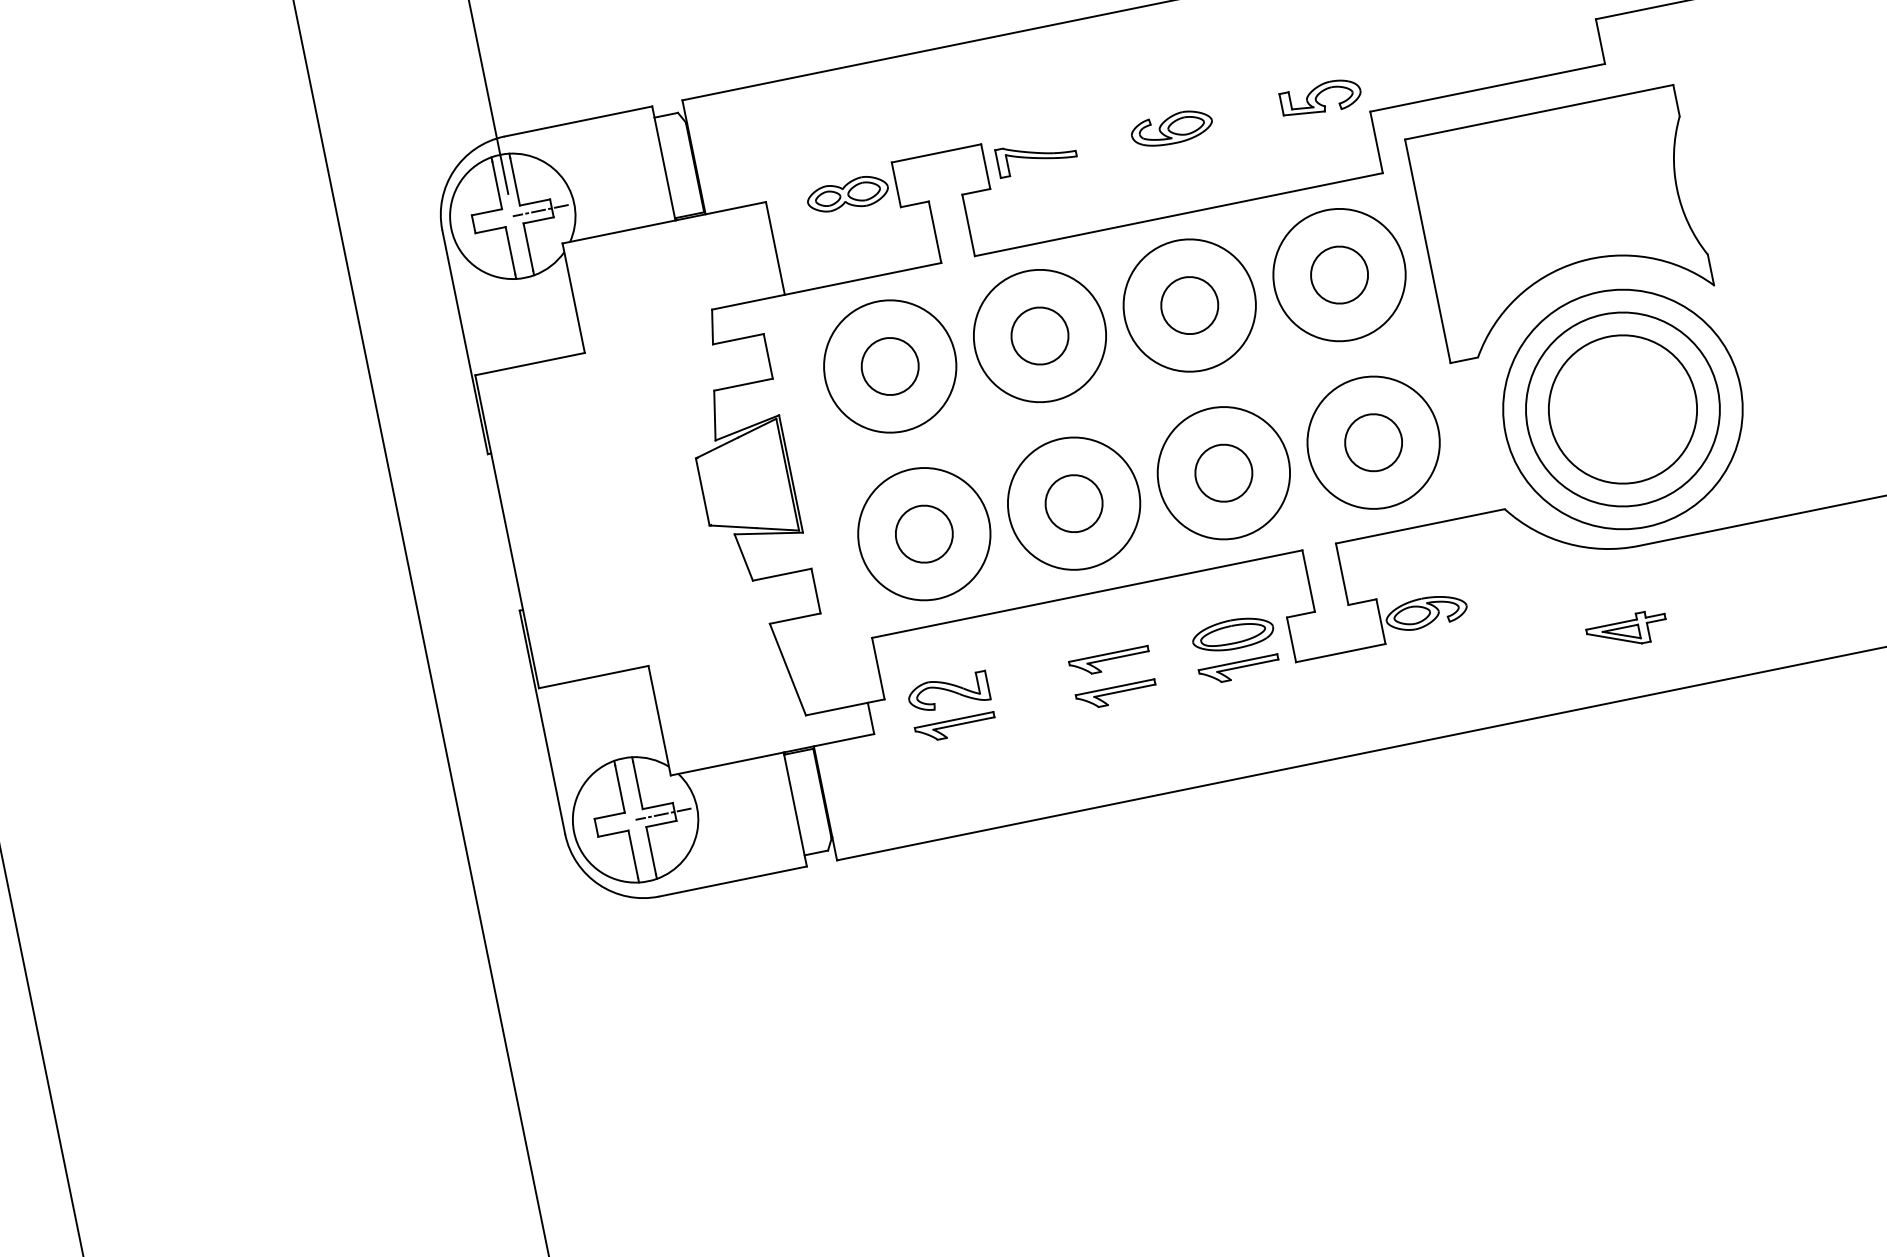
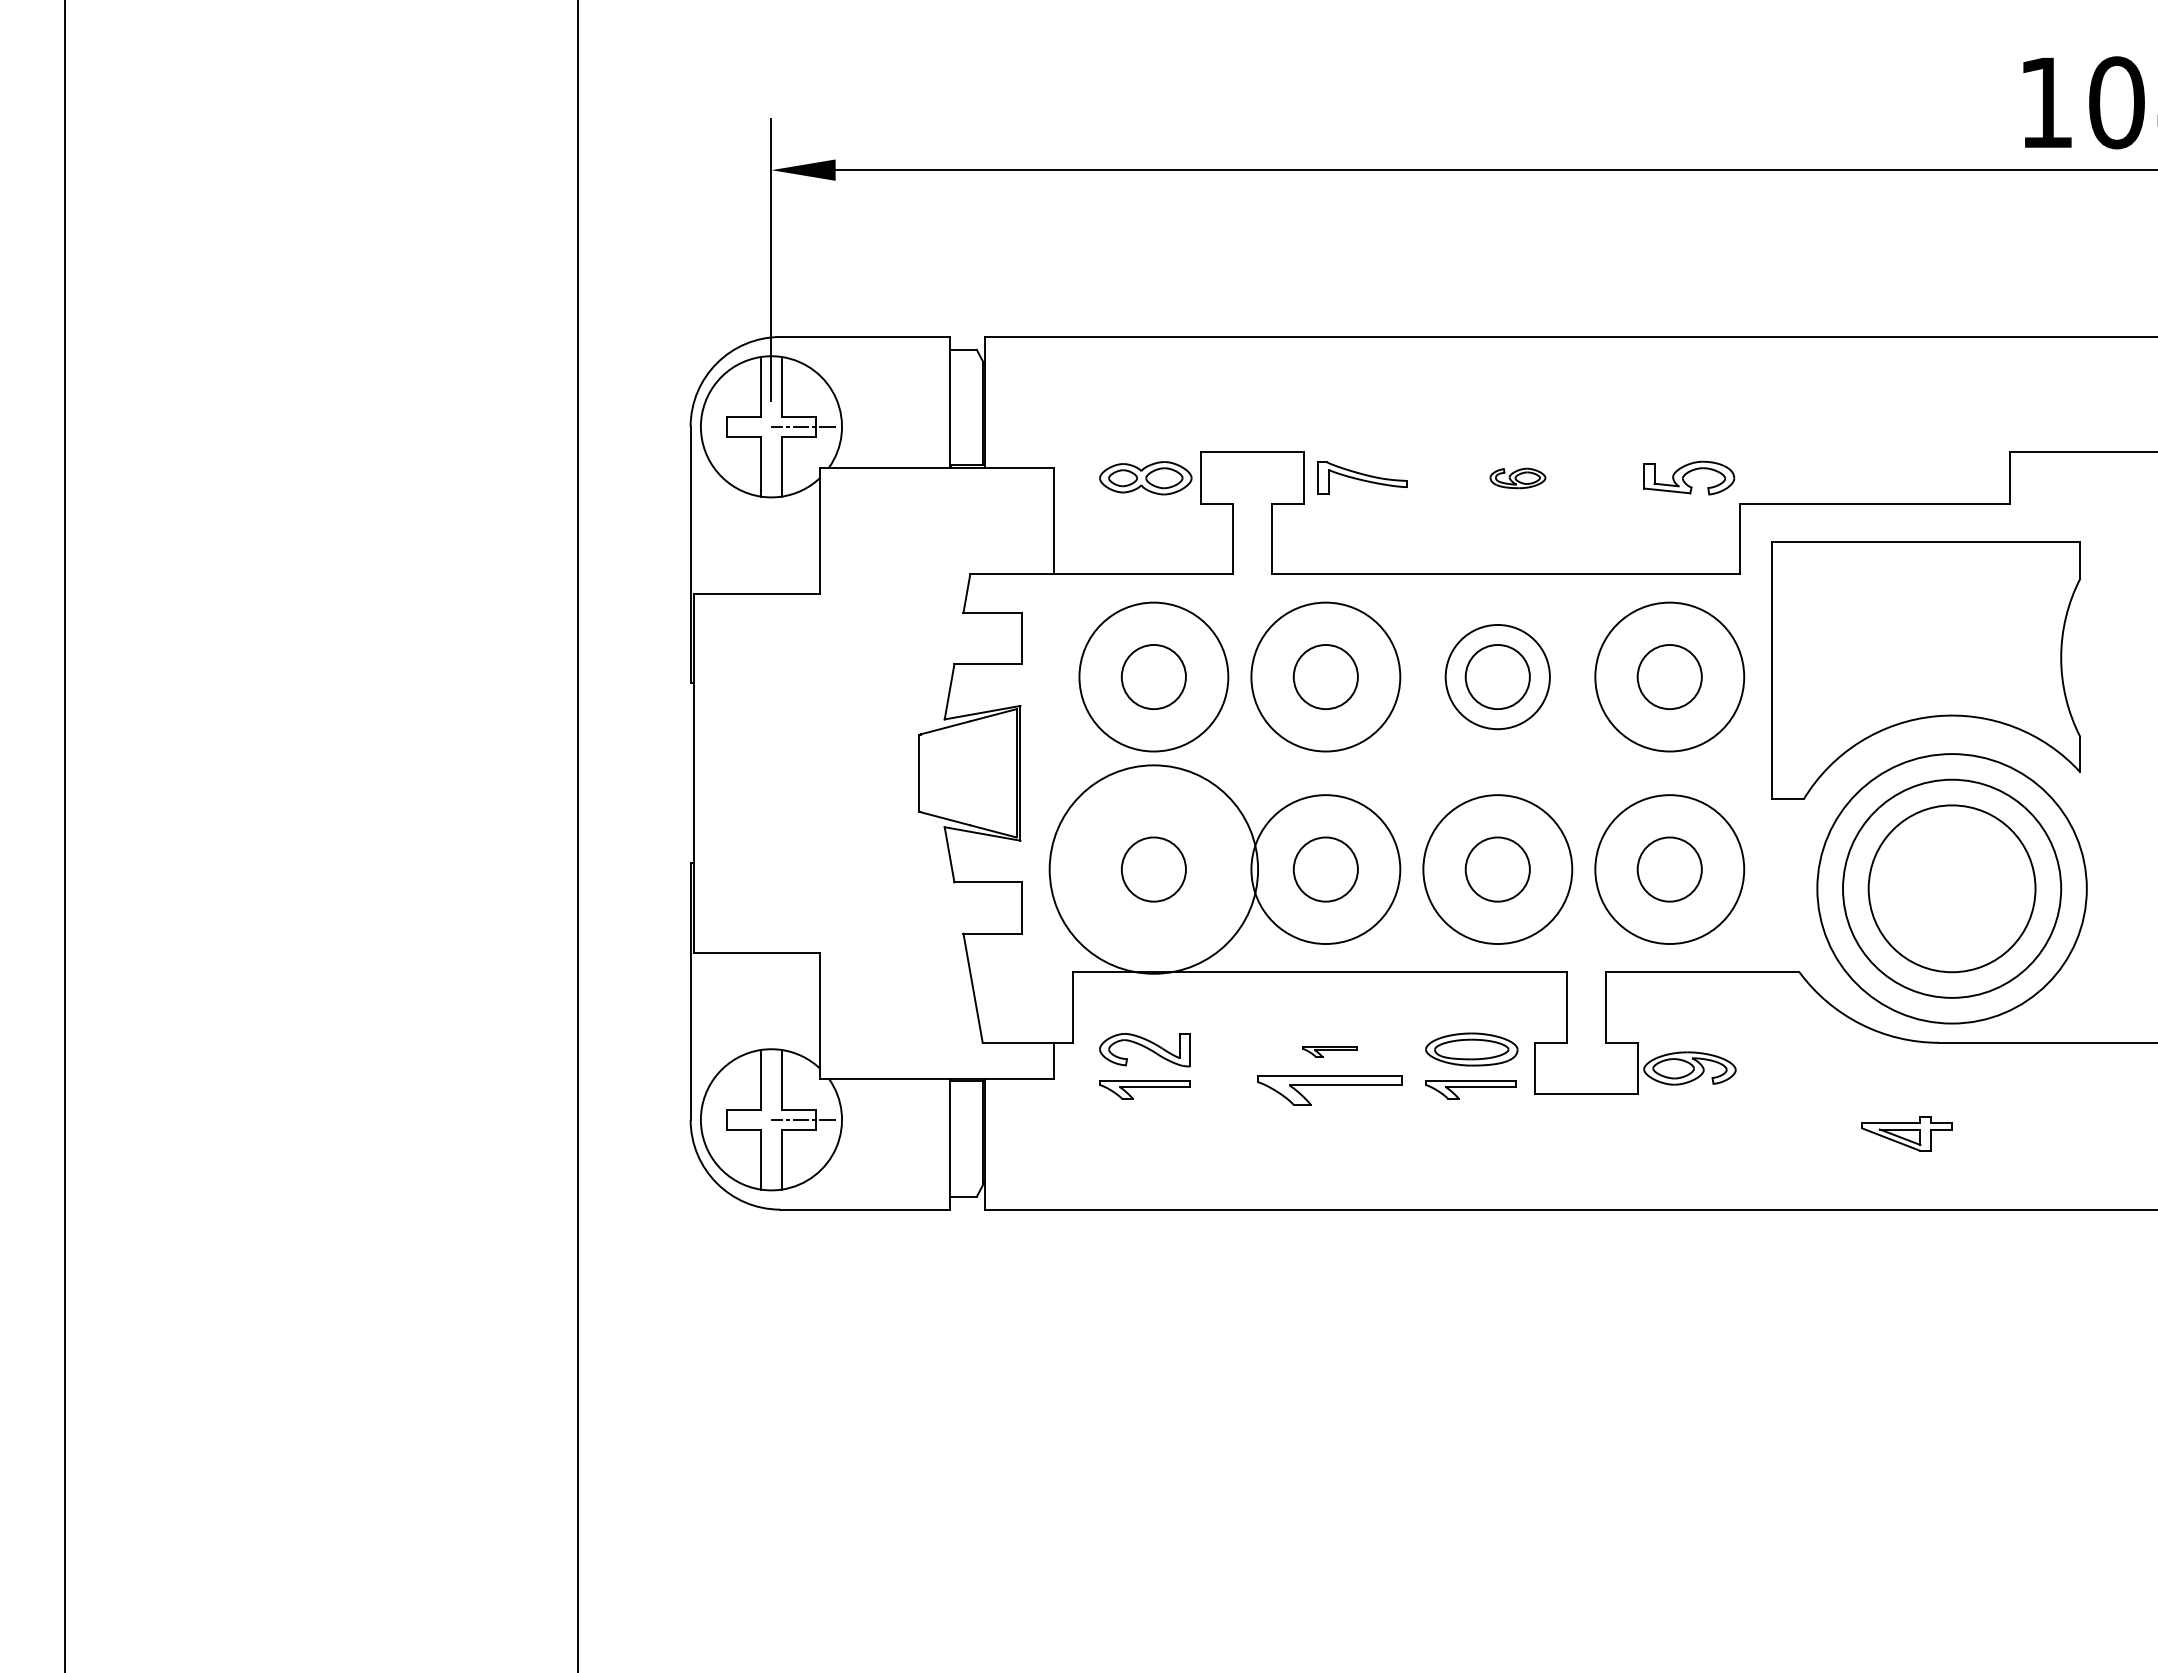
part: (1171, 129) -> (1517, 478), size x0.6
circle: (1189, 305) -> (1497, 676), size x0.7
circle: (923, 534) -> (1153, 869), size x1.4
part: (1109, 661) -> (1329, 1051), size x0.6
part: (1116, 694) -> (1329, 1089), size x1.6

